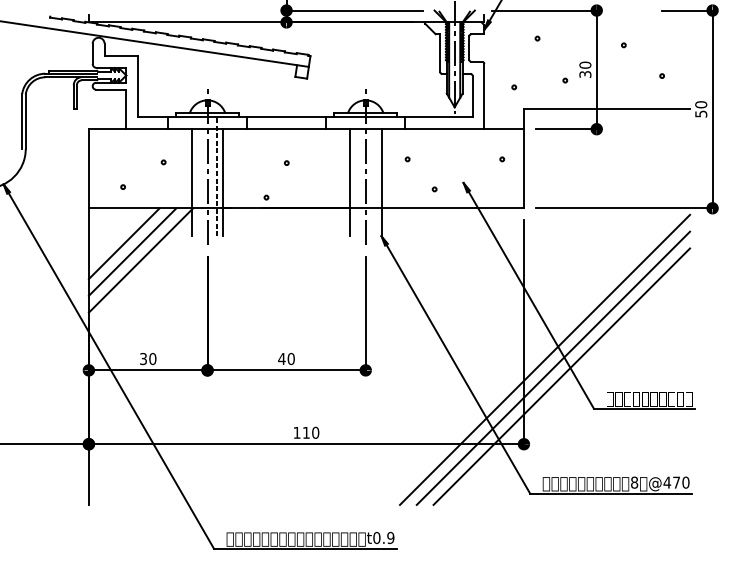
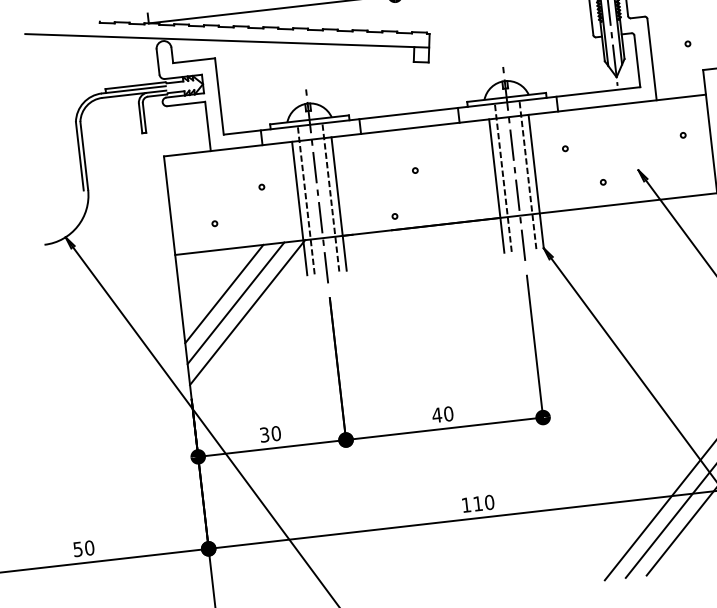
line: (197, 176) -> (306, 199), added
line: (355, 176) -> (502, 177), added
line: (375, 176) -> (527, 174), added

